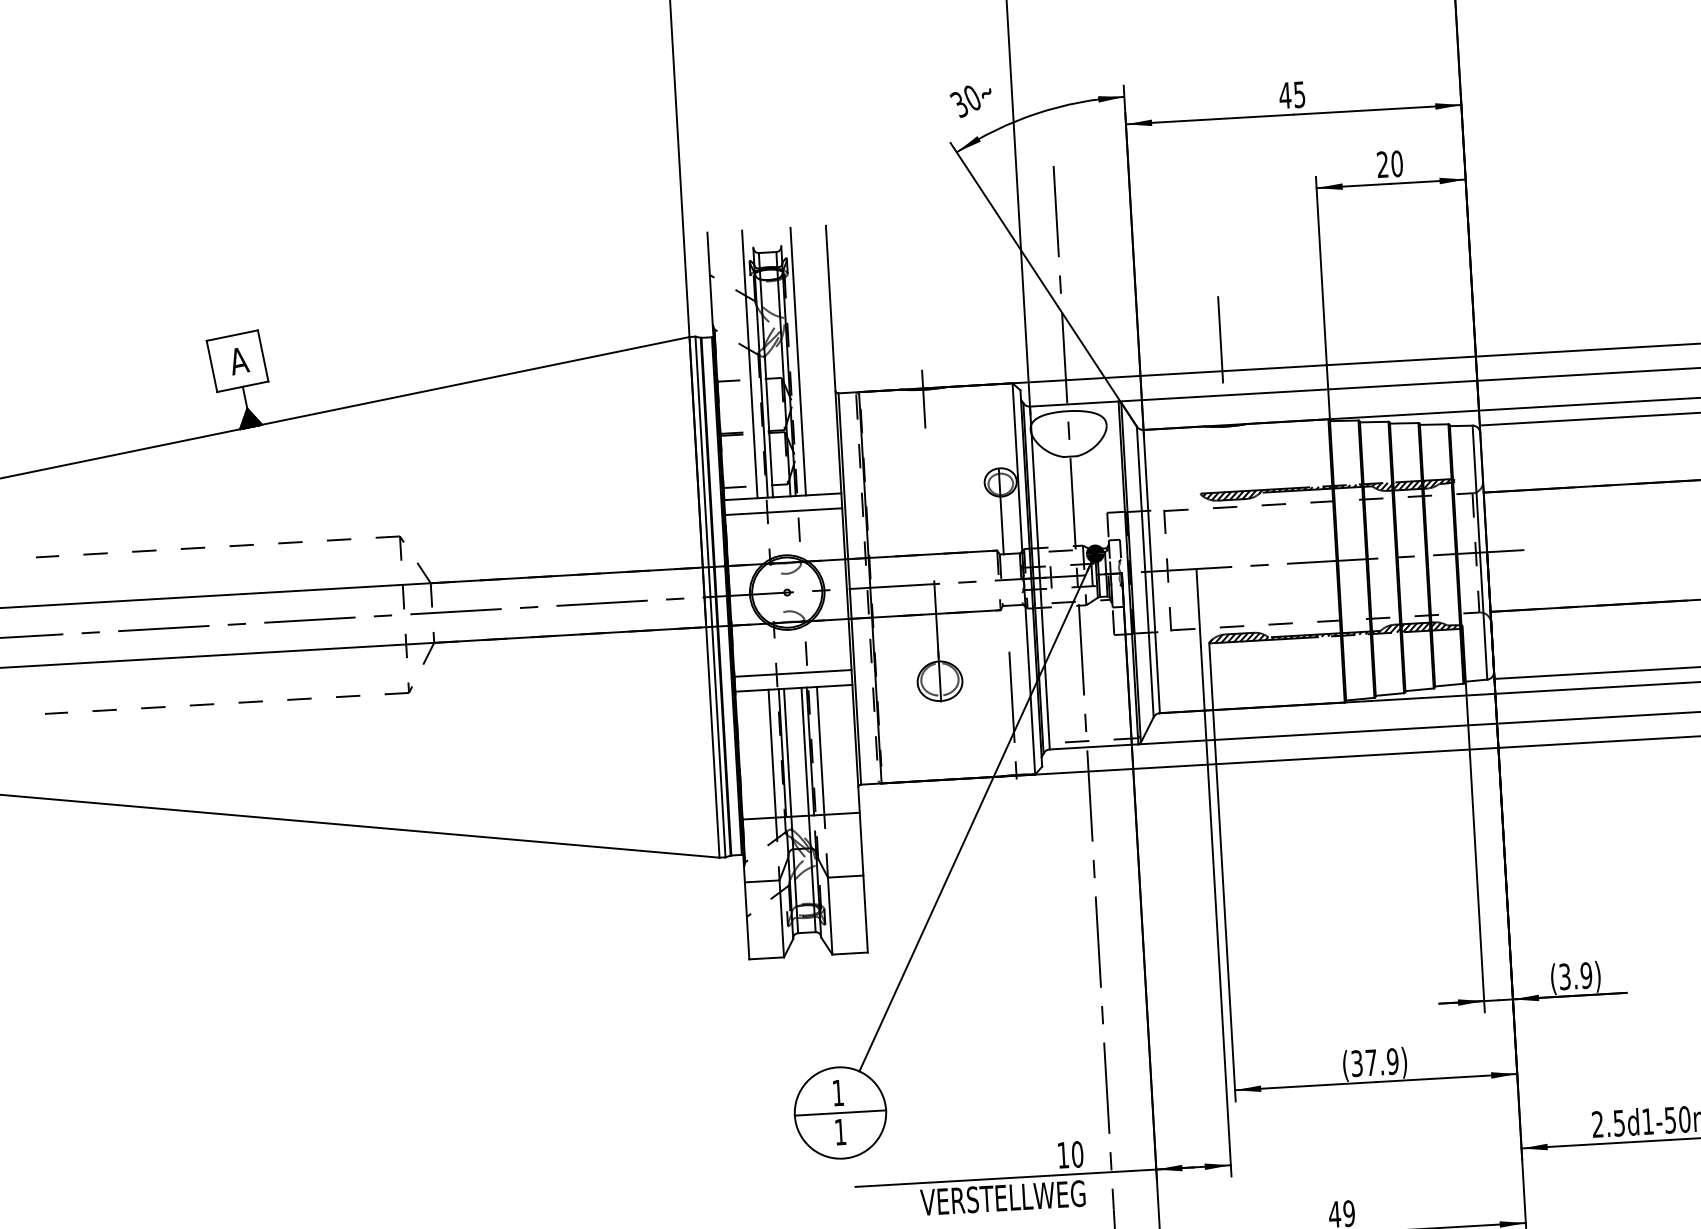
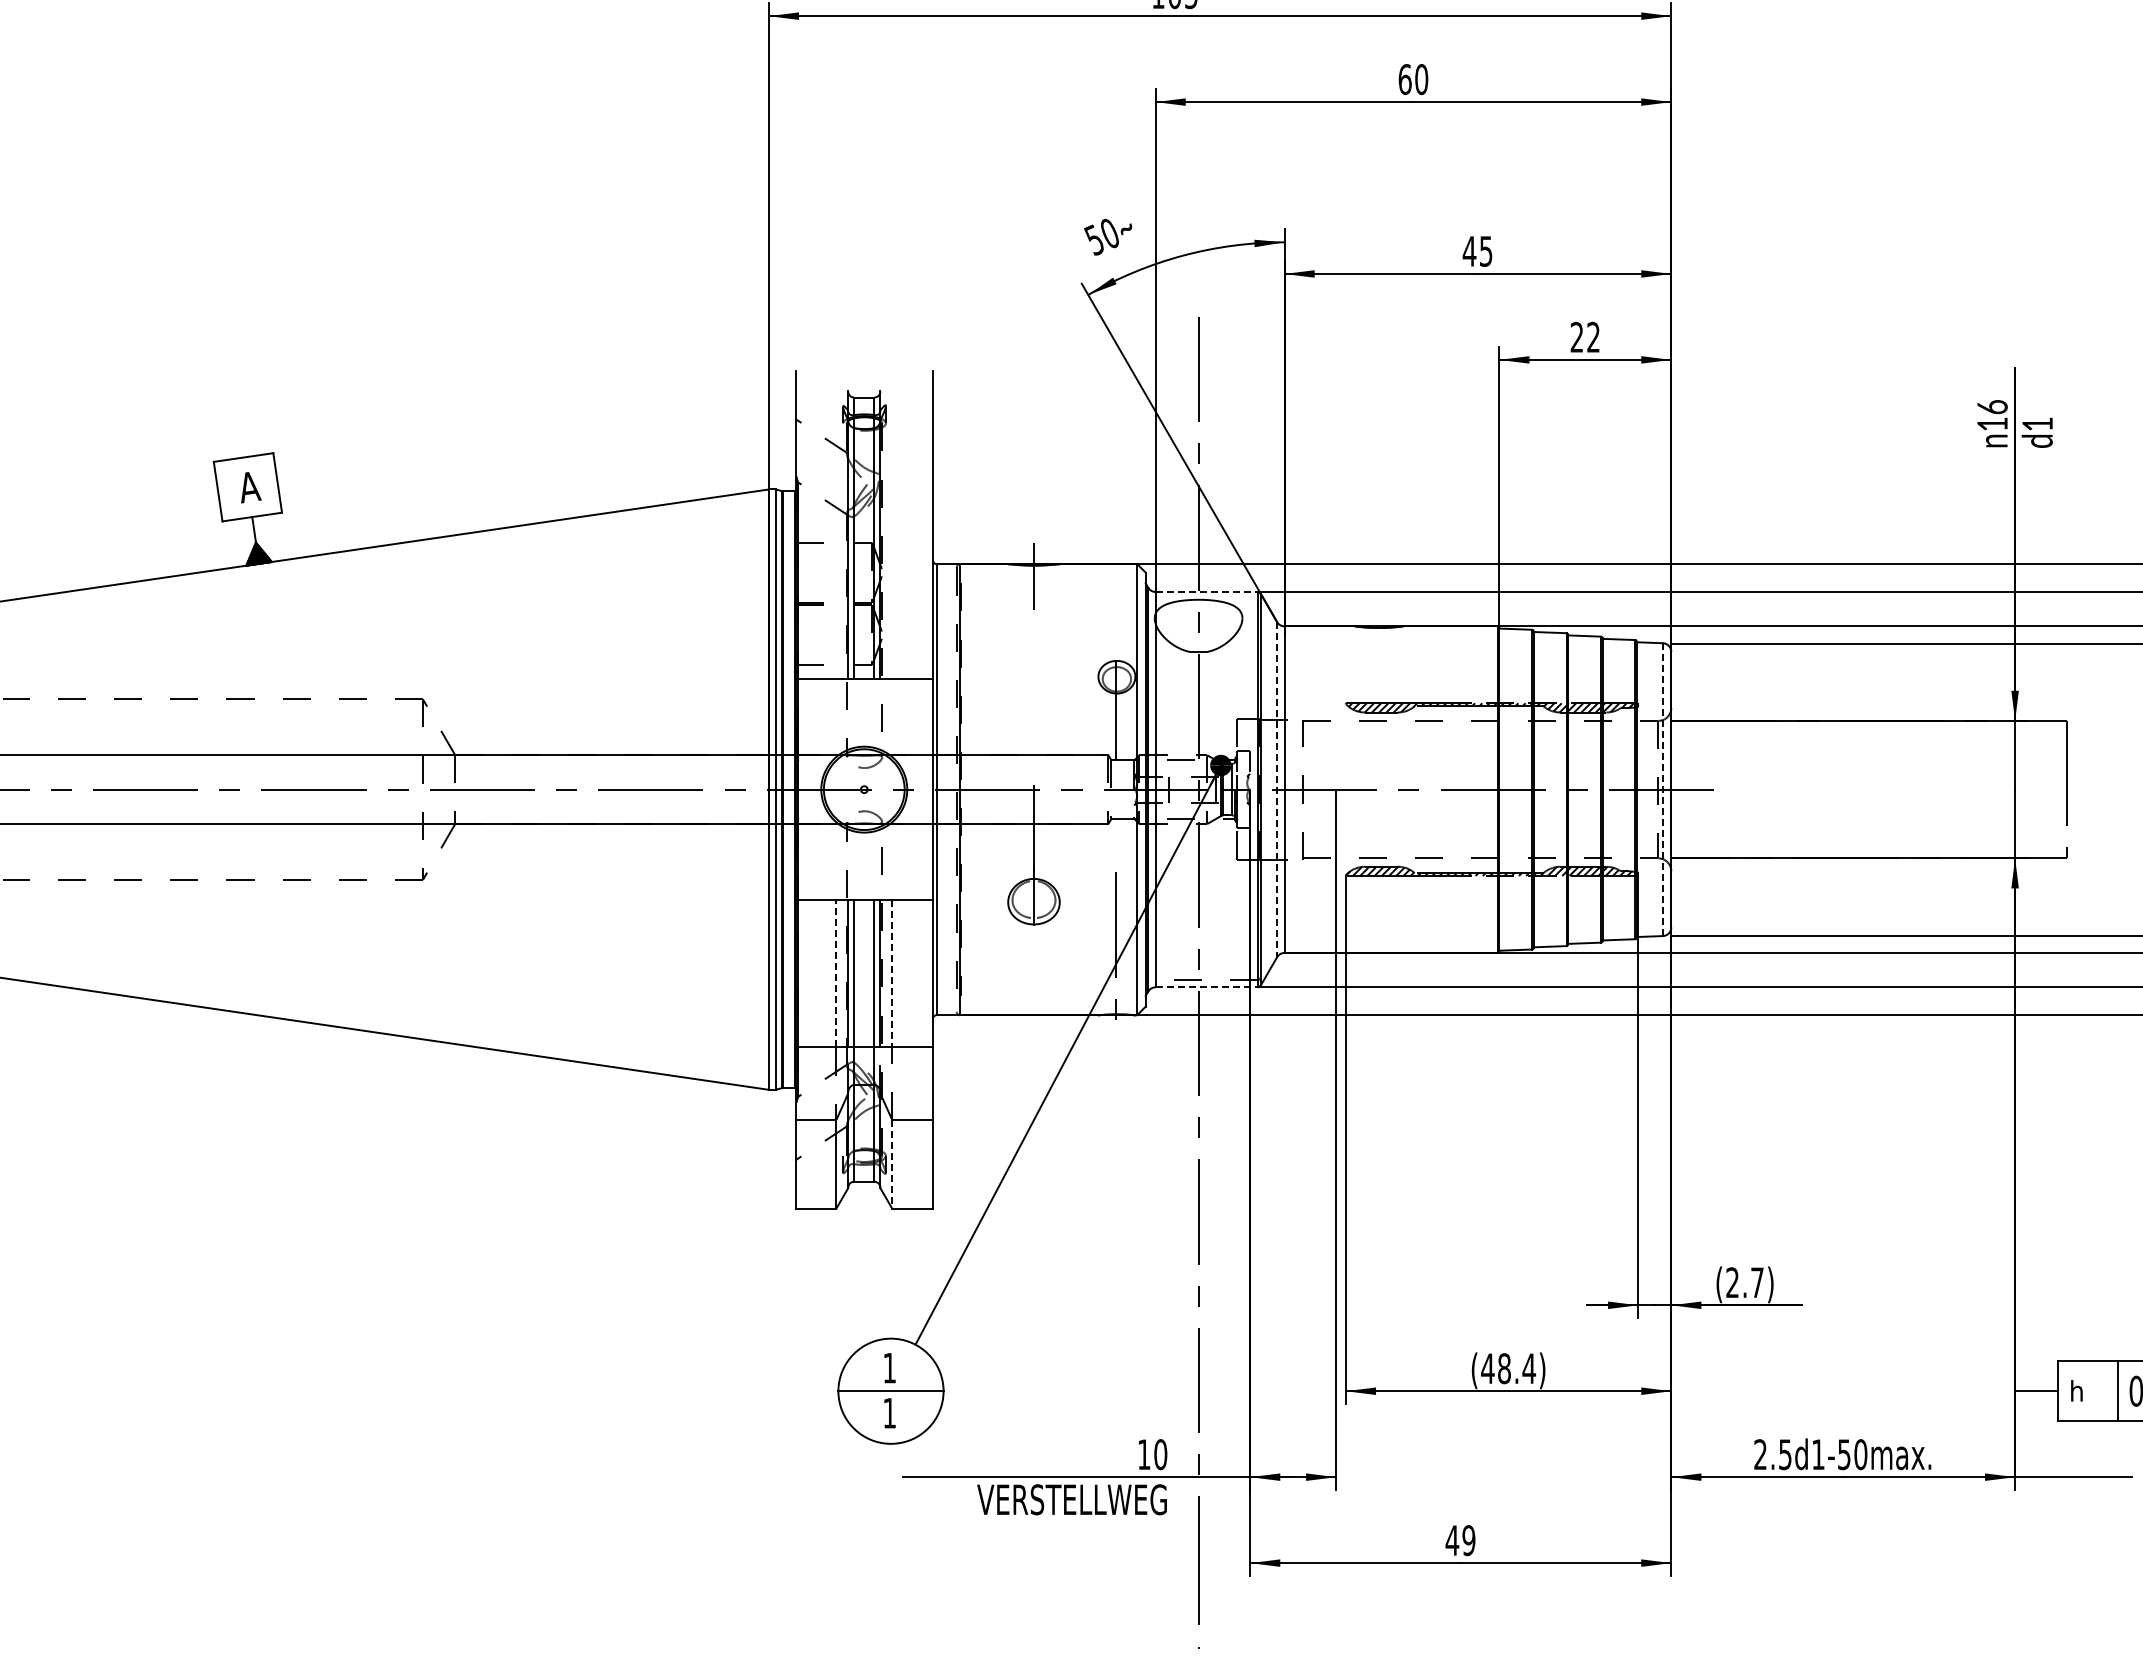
text: (958, 104) -> (1093, 239), 30 -> 50
text: (1397, 163) -> (1593, 336), 20 -> 22
line: (1220, 339) -> (1379, 527), removed
line: (798, 361) -> (892, 524), removed
line: (749, 364) -> (836, 524), removed
line: (1074, 403) -> (1207, 591), solid -> dashed
line: (782, 511) -> (864, 696), removed
line: (1480, 553) -> (1663, 790), solid -> dashed
line: (1145, 571) -> (1277, 789), solid -> dashed
line: (792, 673) -> (864, 882), removed
line: (1094, 747) -> (1207, 987), solid -> dashed
line: (820, 750) -> (892, 973), solid -> dashed
line: (772, 753) -> (836, 973), solid -> dashed
line: (830, 916) -> (892, 1164), solid -> dashed
text: (1575, 976) -> (1744, 1282), (3.9) -> (2.7)
text: (1374, 1062) -> (1508, 1368), (37.9) -> (48.4)

